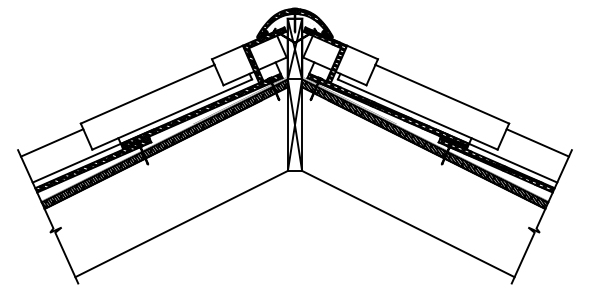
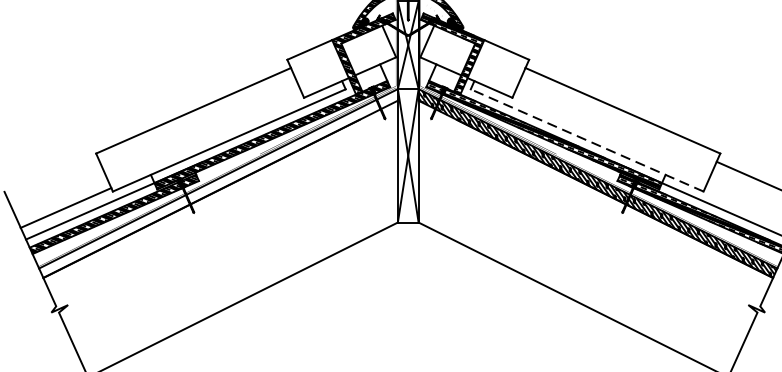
line: (417, 114) -> (586, 140), solid -> dashed
line: (52, 142) -> (66, 207), moved
hatch: (164, 143) -> (218, 182), removed

